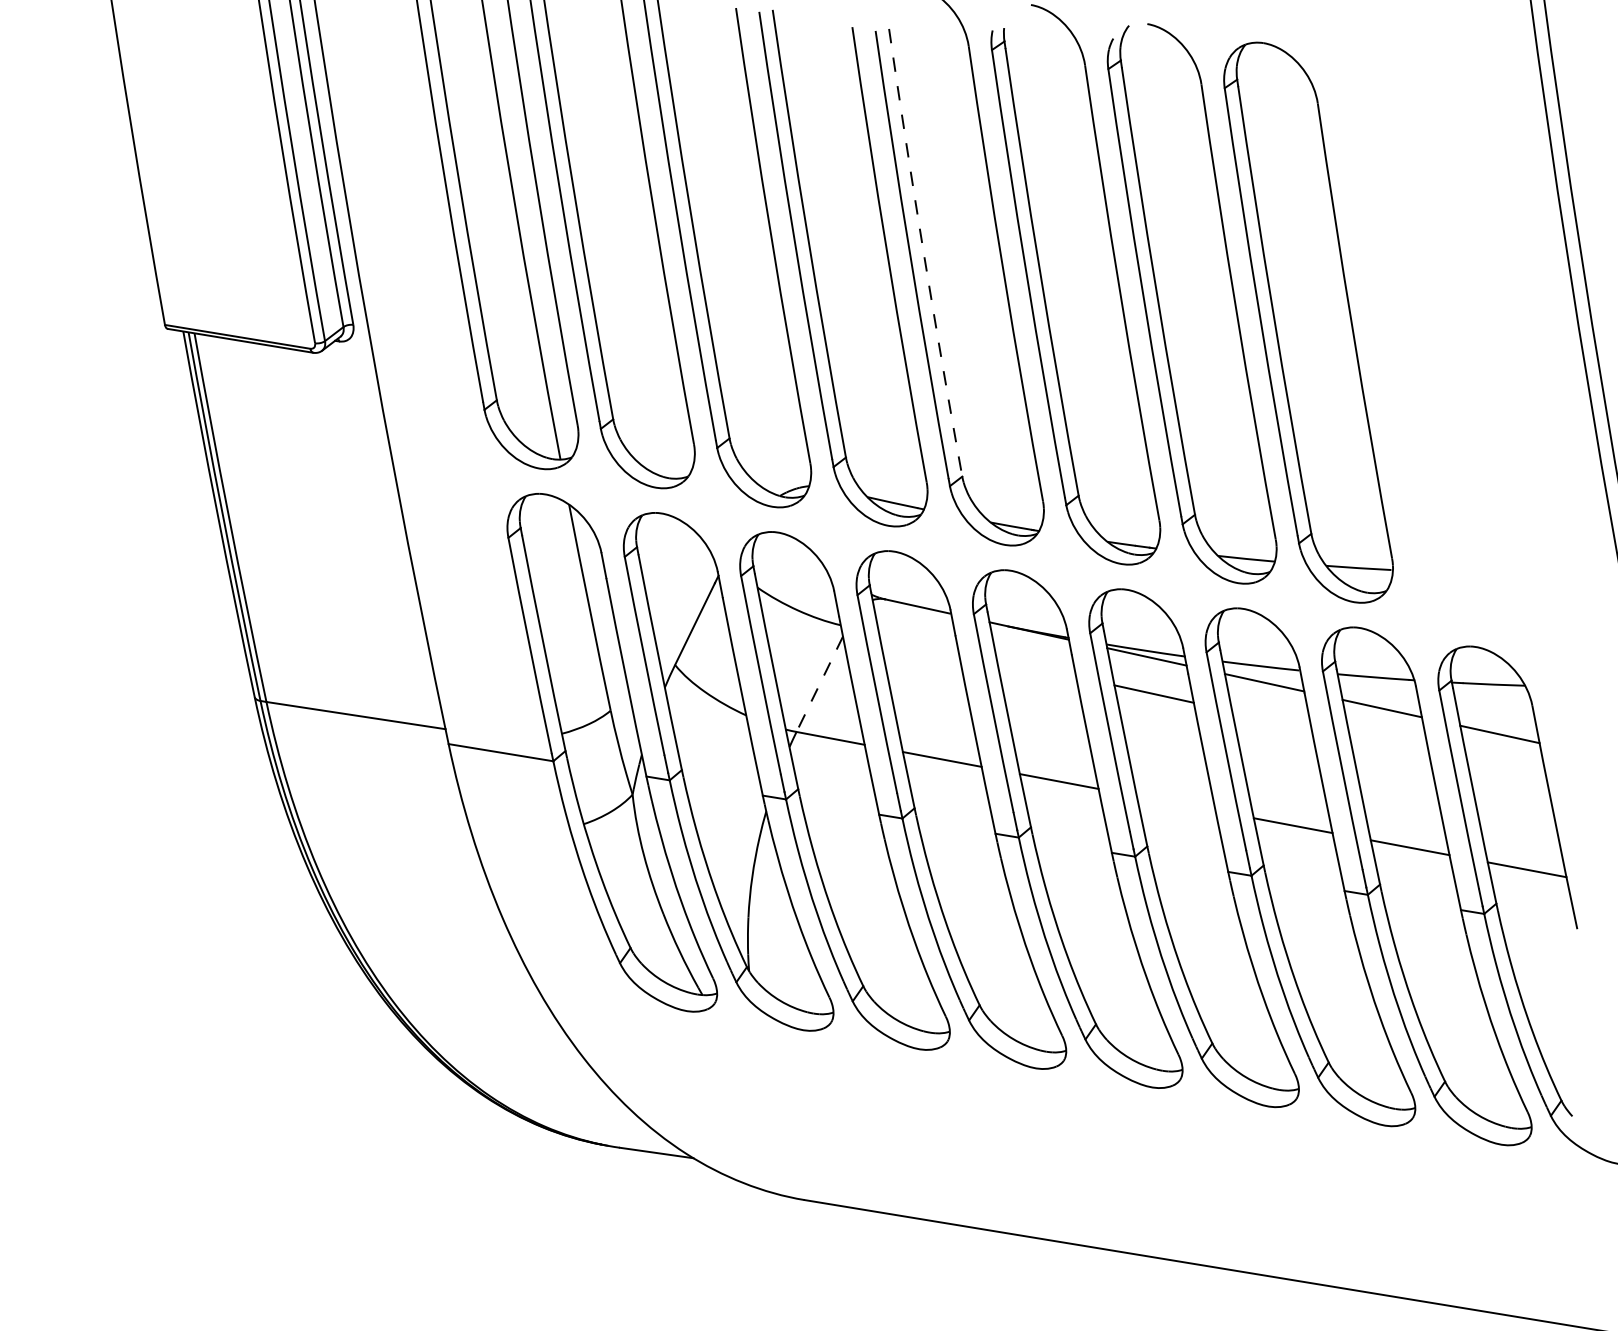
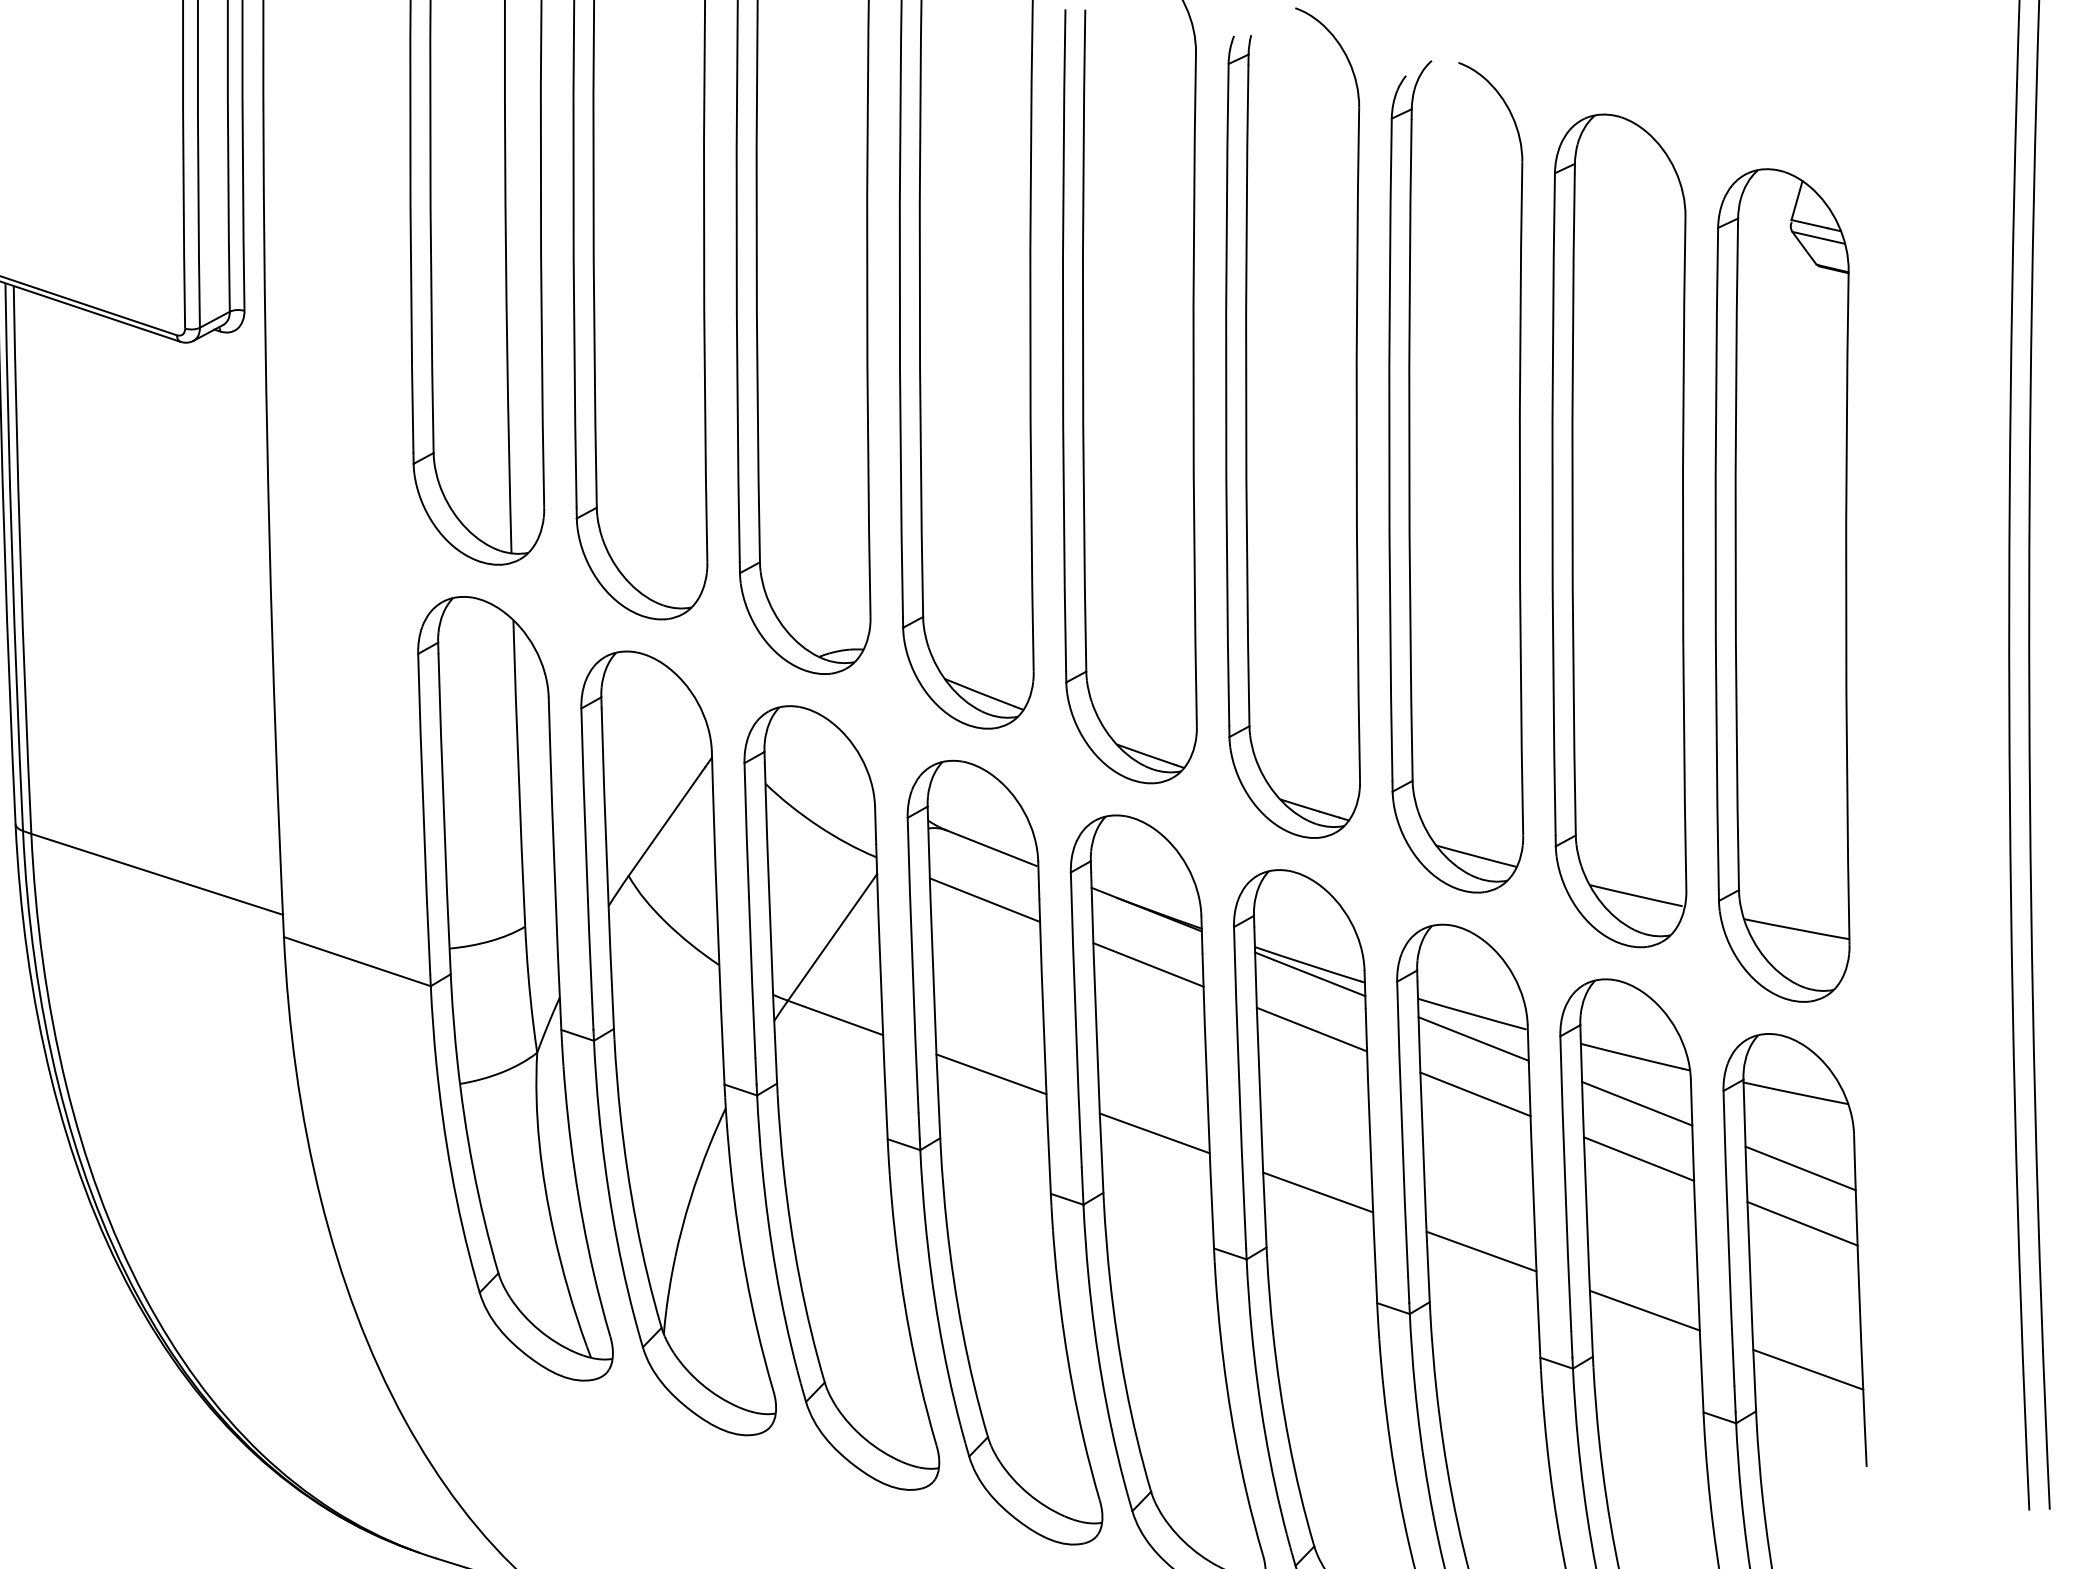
arc: (923, 253) -> (1082, 341), dashed -> solid
part: (1424, 341) -> (1783, 584), added
line: (918, 642) -> (984, 900), added
line: (1036, 667) -> (1148, 963), added
line: (819, 684) -> (832, 937), dashed -> solid
line: (1271, 719) -> (1475, 1093), added
line: (1389, 745) -> (1638, 1158), added
line: (1506, 771) -> (1801, 1223), added
line: (1175, 803) -> (1317, 1192), added

